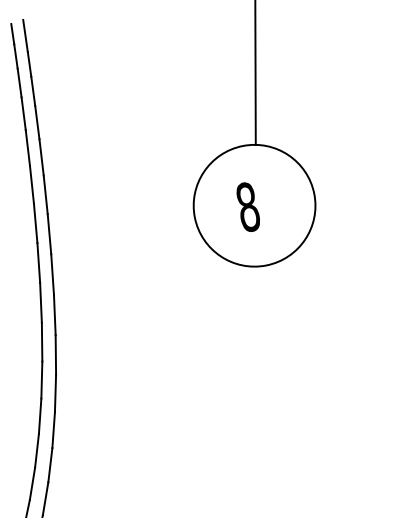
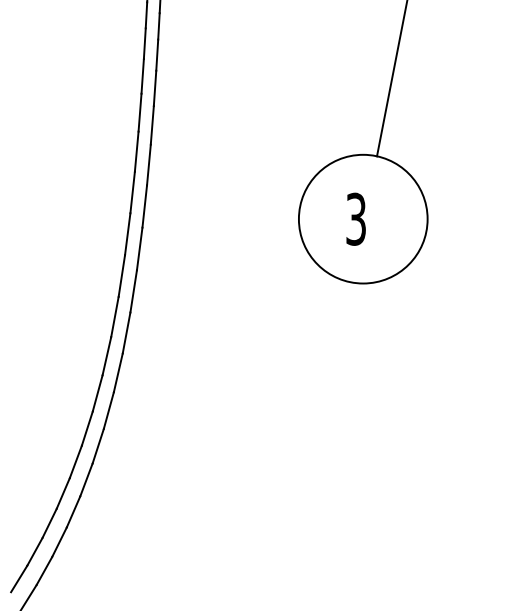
text: (248, 206) -> (356, 218), 8 -> 3

